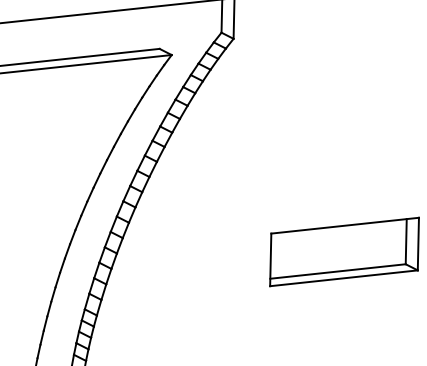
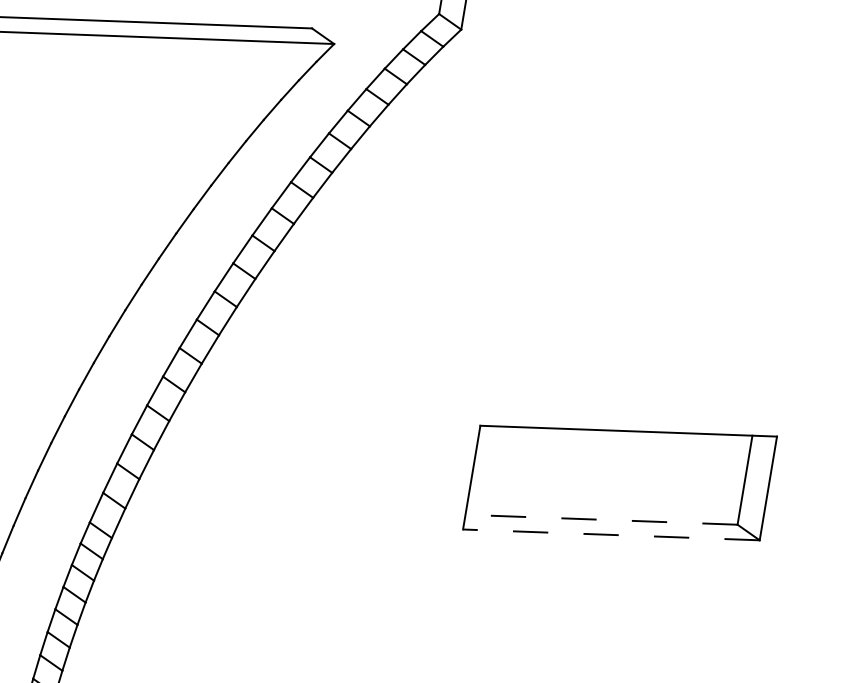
line: (337, 271) -> (600, 519), solid -> dashed
line: (343, 278) -> (610, 535), solid -> dashed

